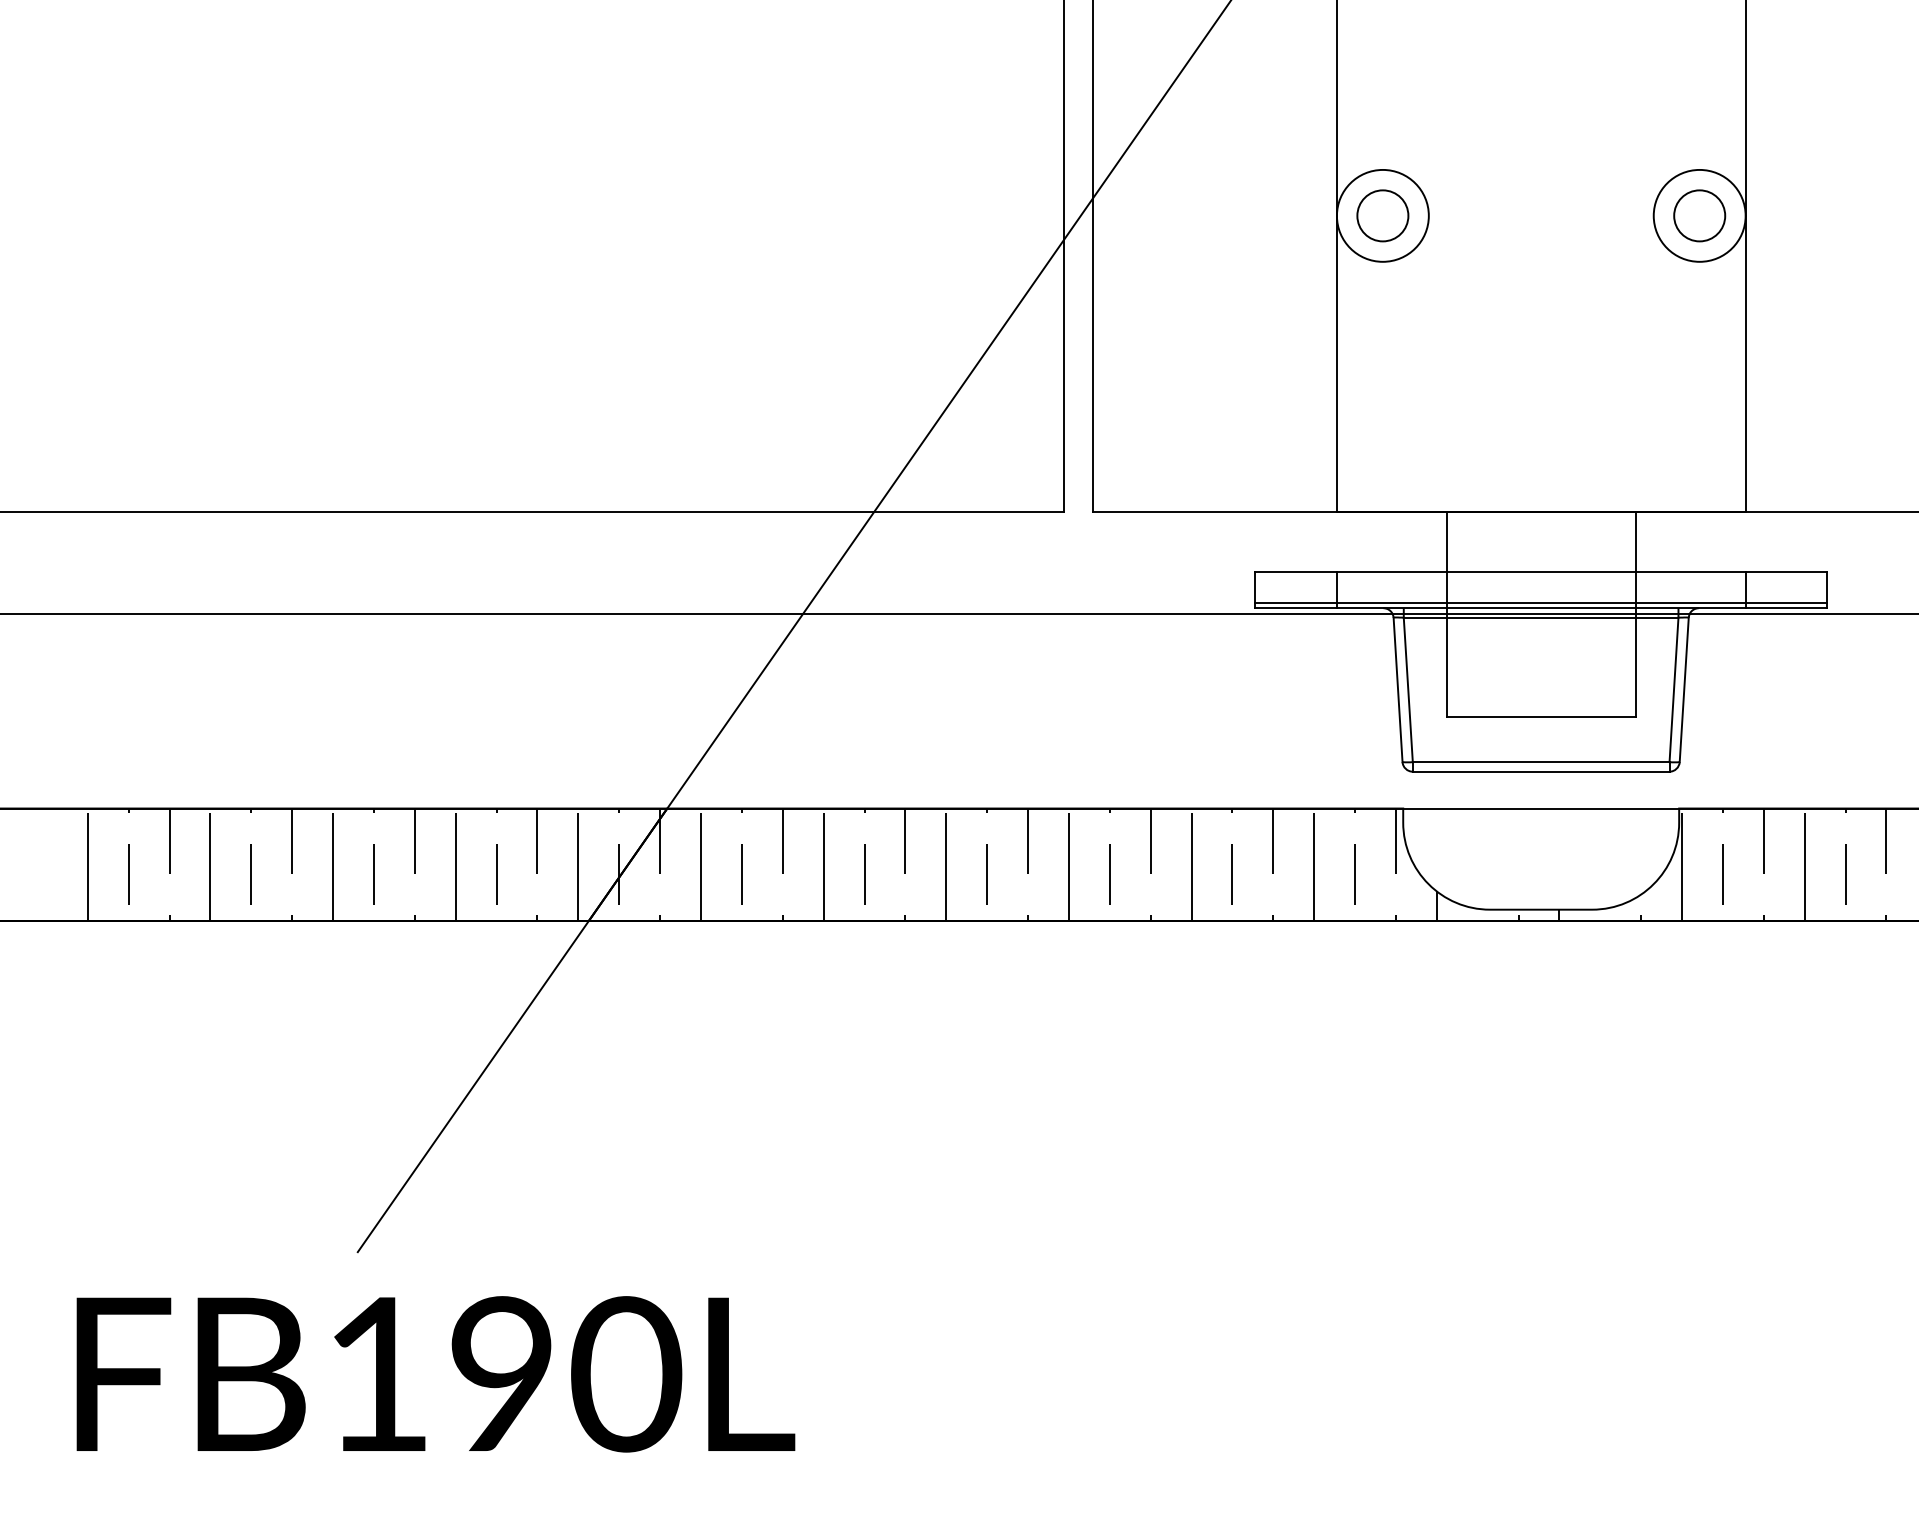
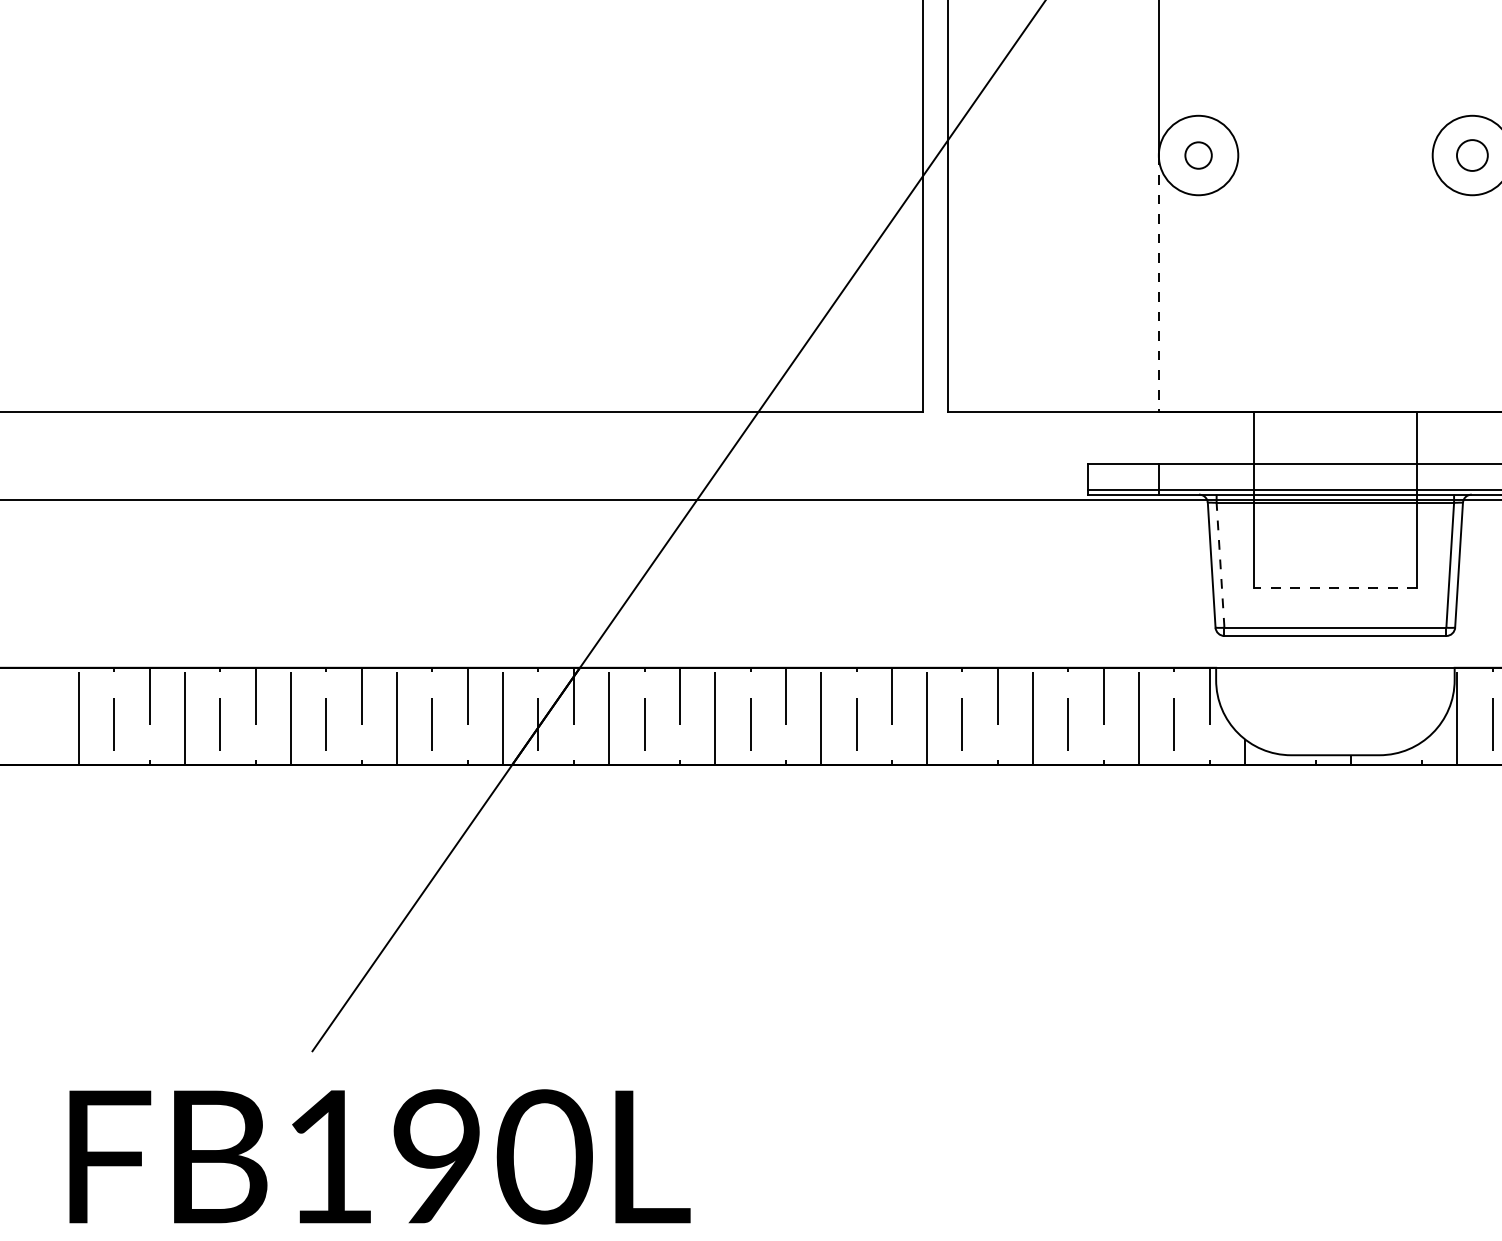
circle: (1382, 215) -> (1198, 155), size x0.6
circle: (1699, 215) -> (1472, 155), size x0.7
line: (1336, 364) -> (1158, 283), solid -> dashed
line: (1408, 689) -> (1220, 564), solid -> dashed
line: (1541, 716) -> (1335, 588), solid -> dashed

